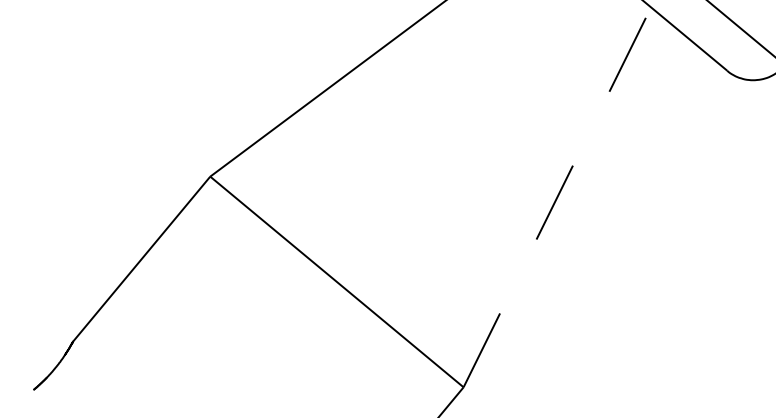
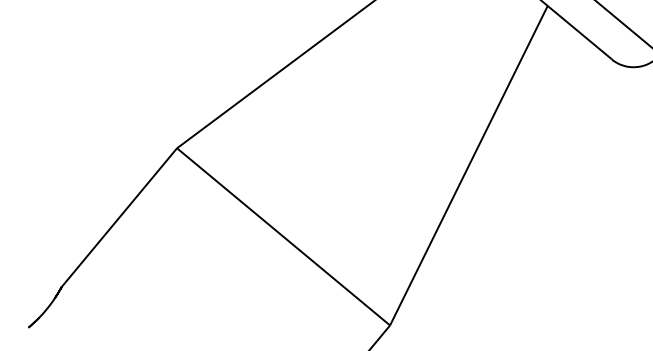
line: (557, 197) -> (469, 165), dashed -> solid

